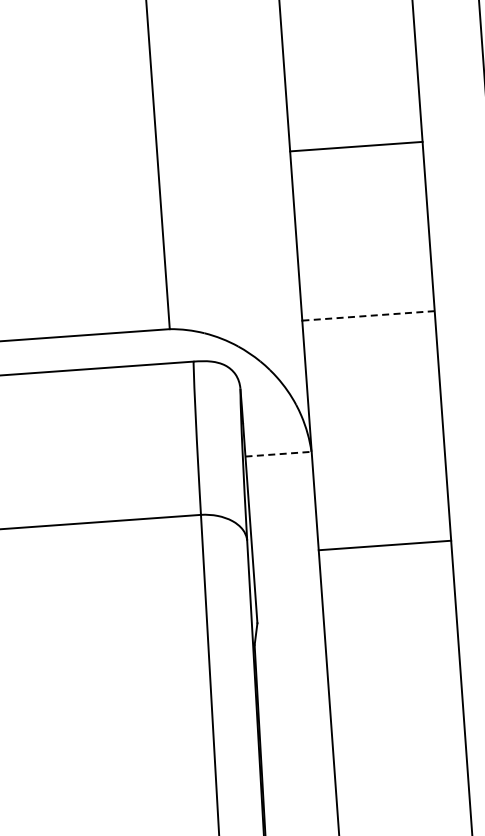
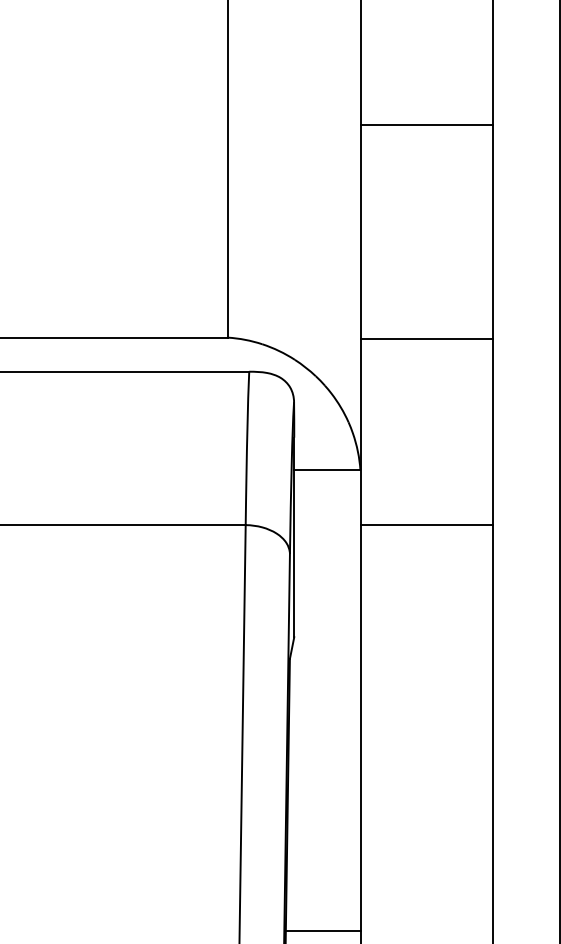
line: (355, 146) -> (426, 124), moved
line: (367, 315) -> (426, 338), dashed -> solid
line: (278, 454) -> (327, 470), dashed -> solid
line: (384, 545) -> (426, 524), moved

